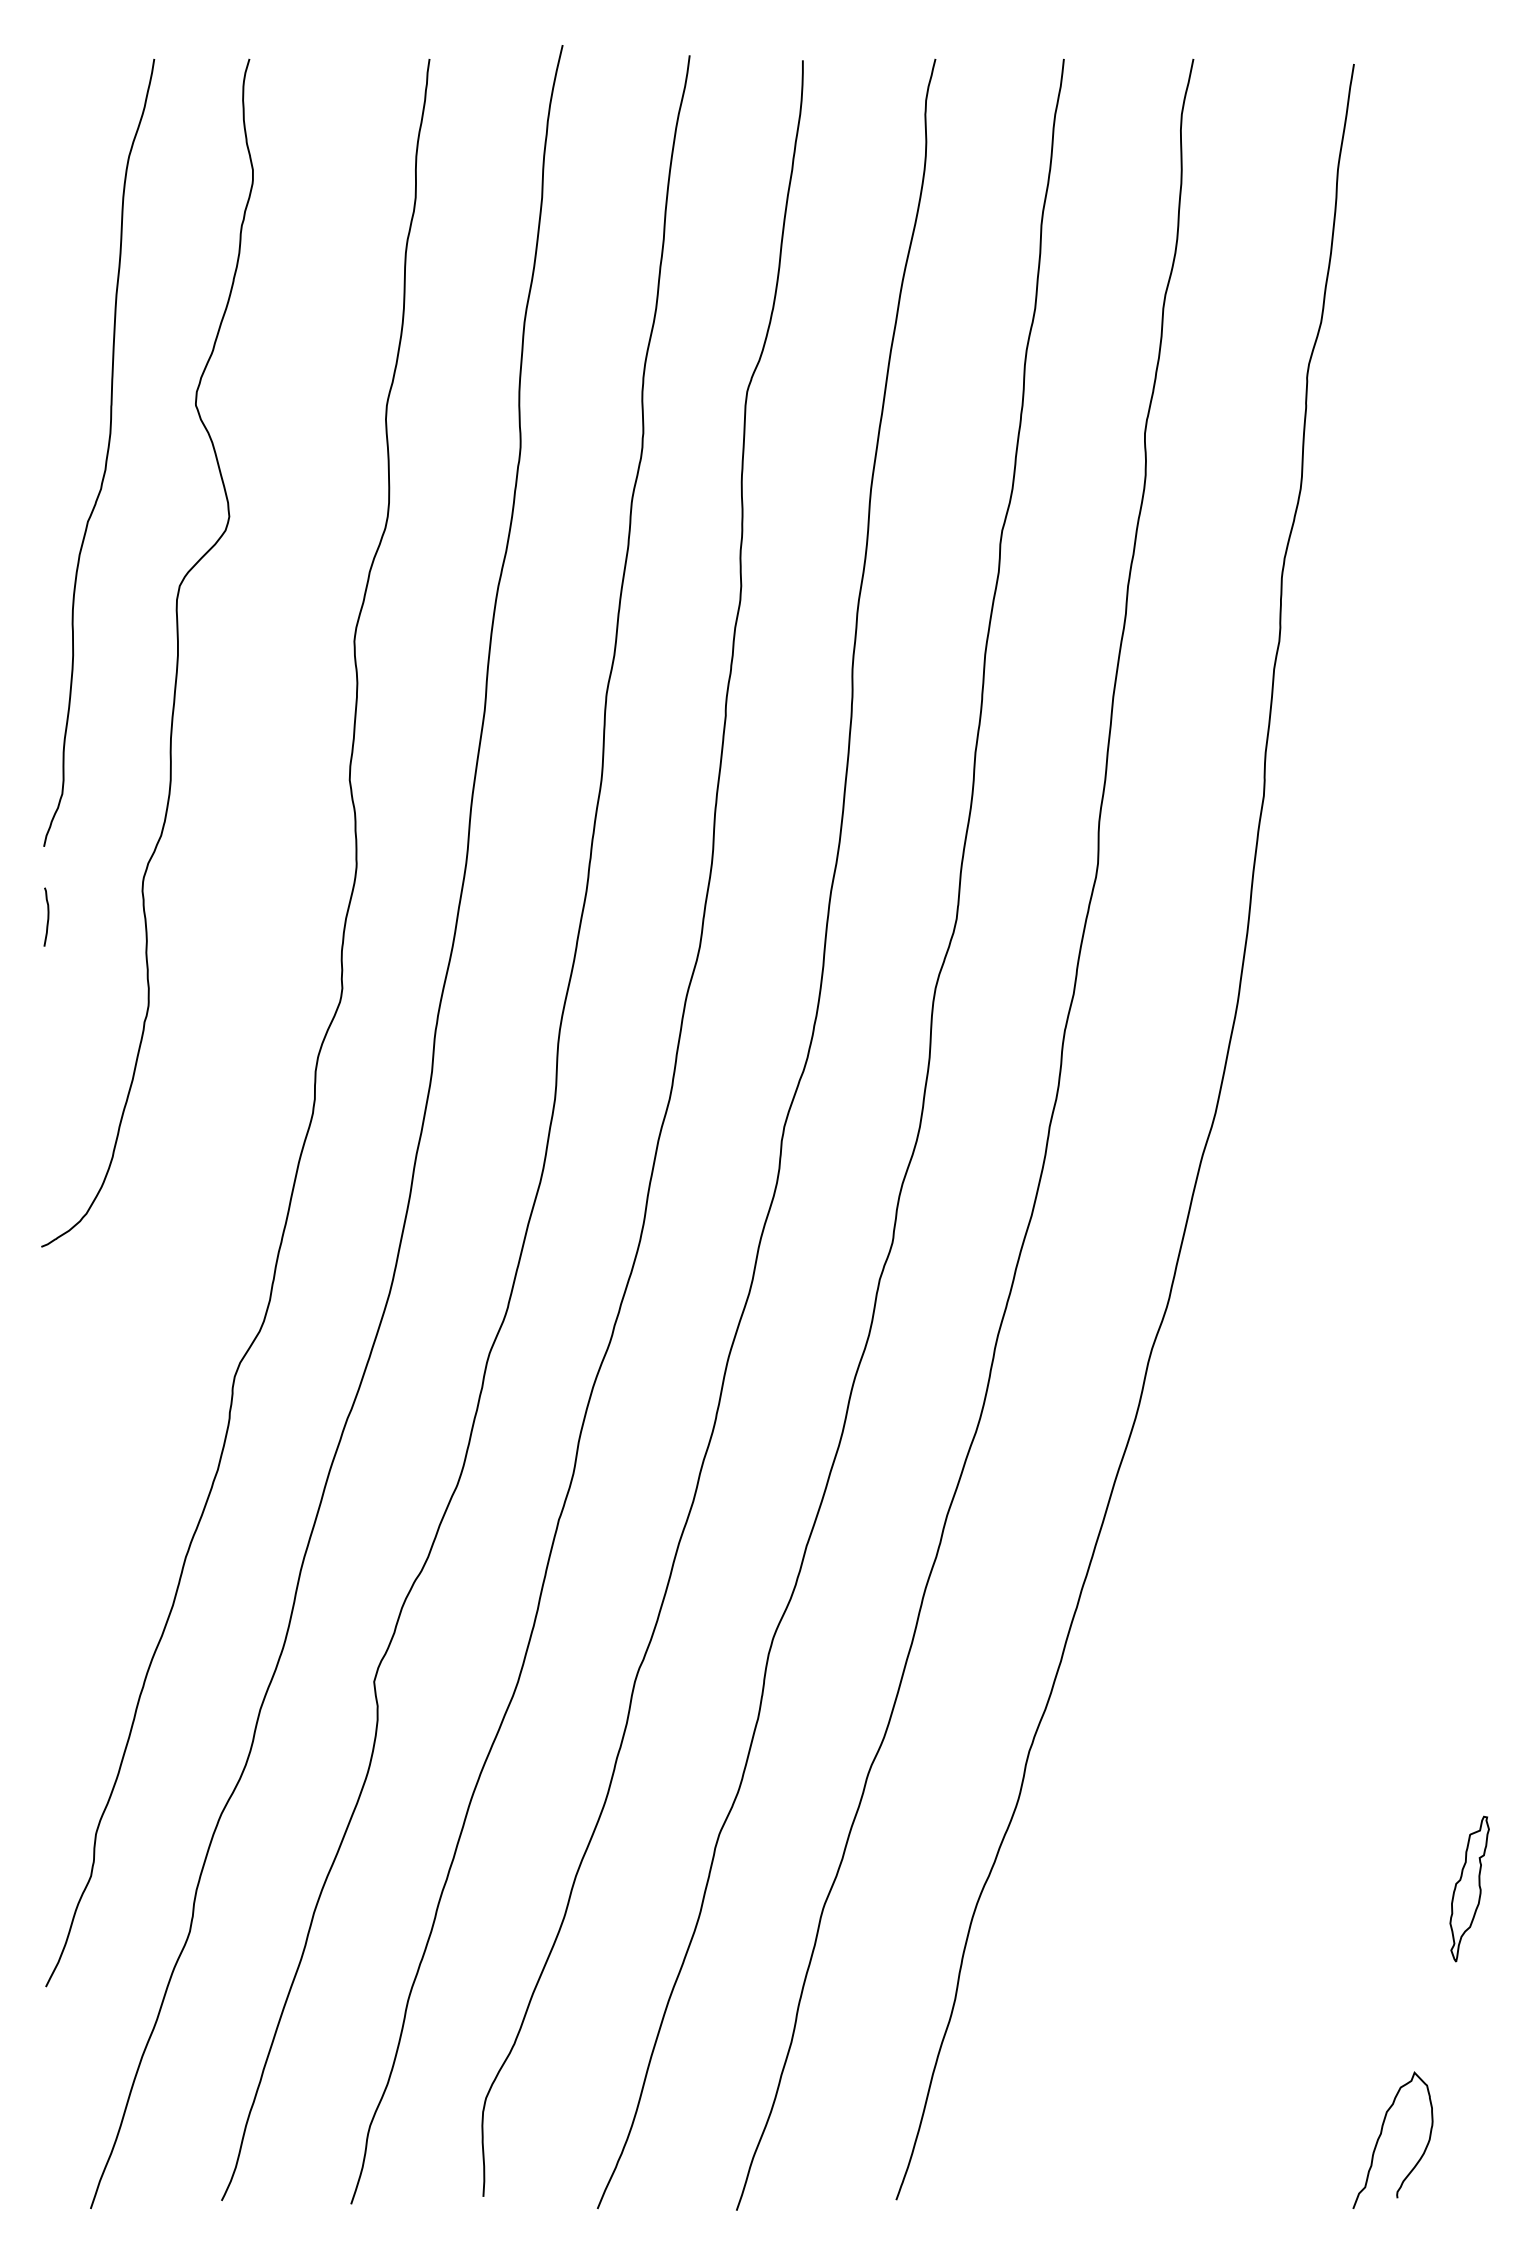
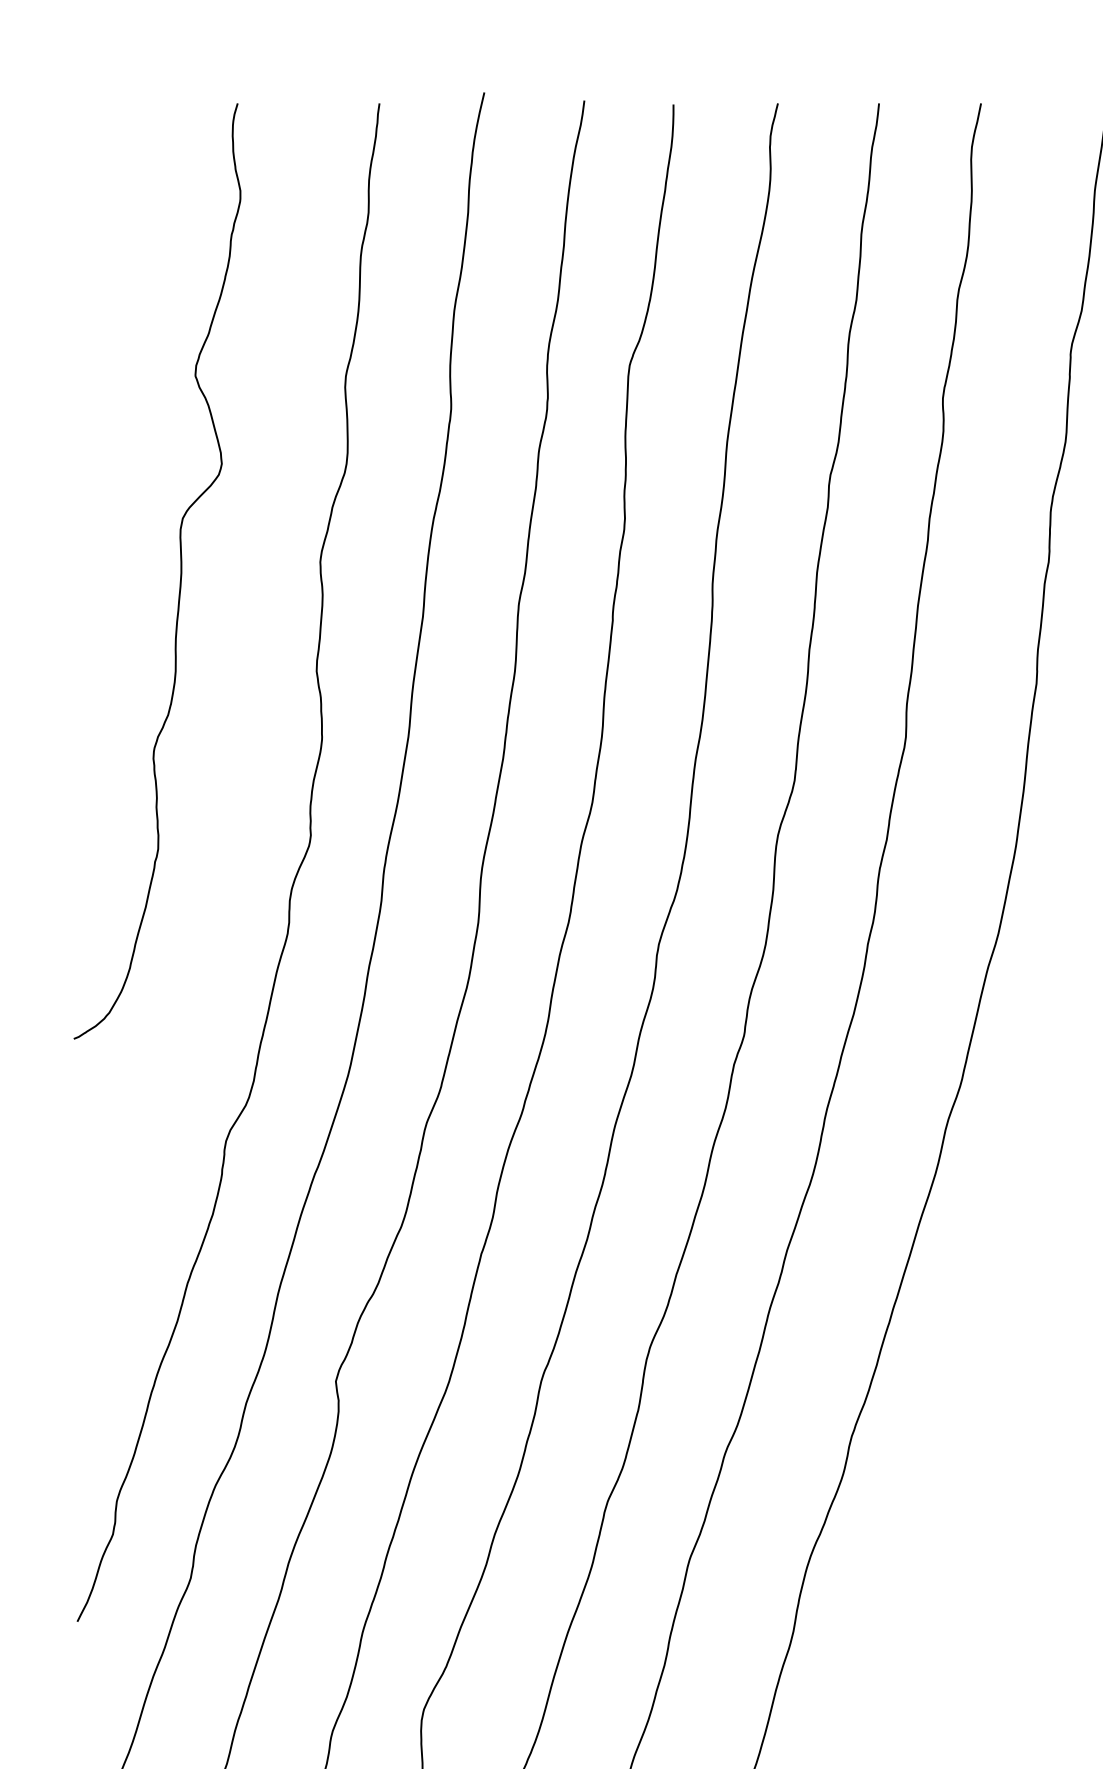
curve: (106, 452) -> (125, 413), removed
curve: (47, 916) -> (78, 778), removed

